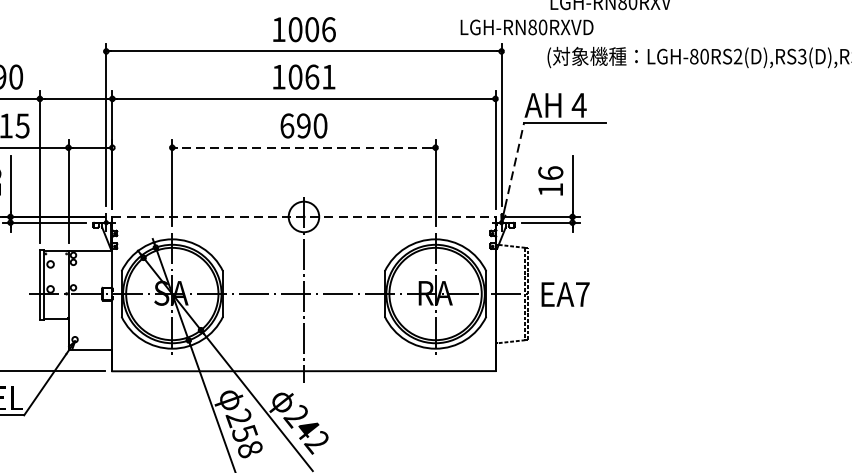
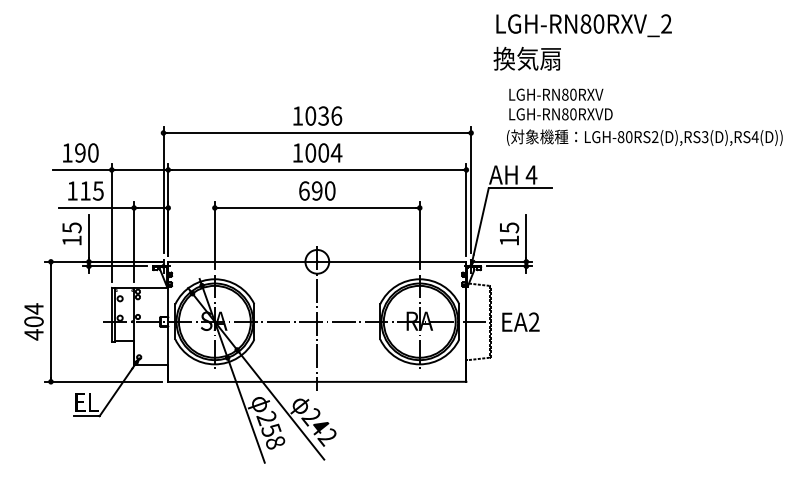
text: (526, 27) -> (560, 114), moved
text: (311, 28) -> (323, 115), 1006 -> 1036
text: (320, 76) -> (330, 152), 1061 -> 1004
line: (304, 147) -> (317, 207), dashed -> solid
line: (514, 165) -> (481, 221), dashed -> solid
text: (550, 172) -> (509, 227), 16 -> 15
line: (304, 216) -> (317, 261), dashed -> solid
text: (583, 293) -> (534, 321), EA7 -> EA2

